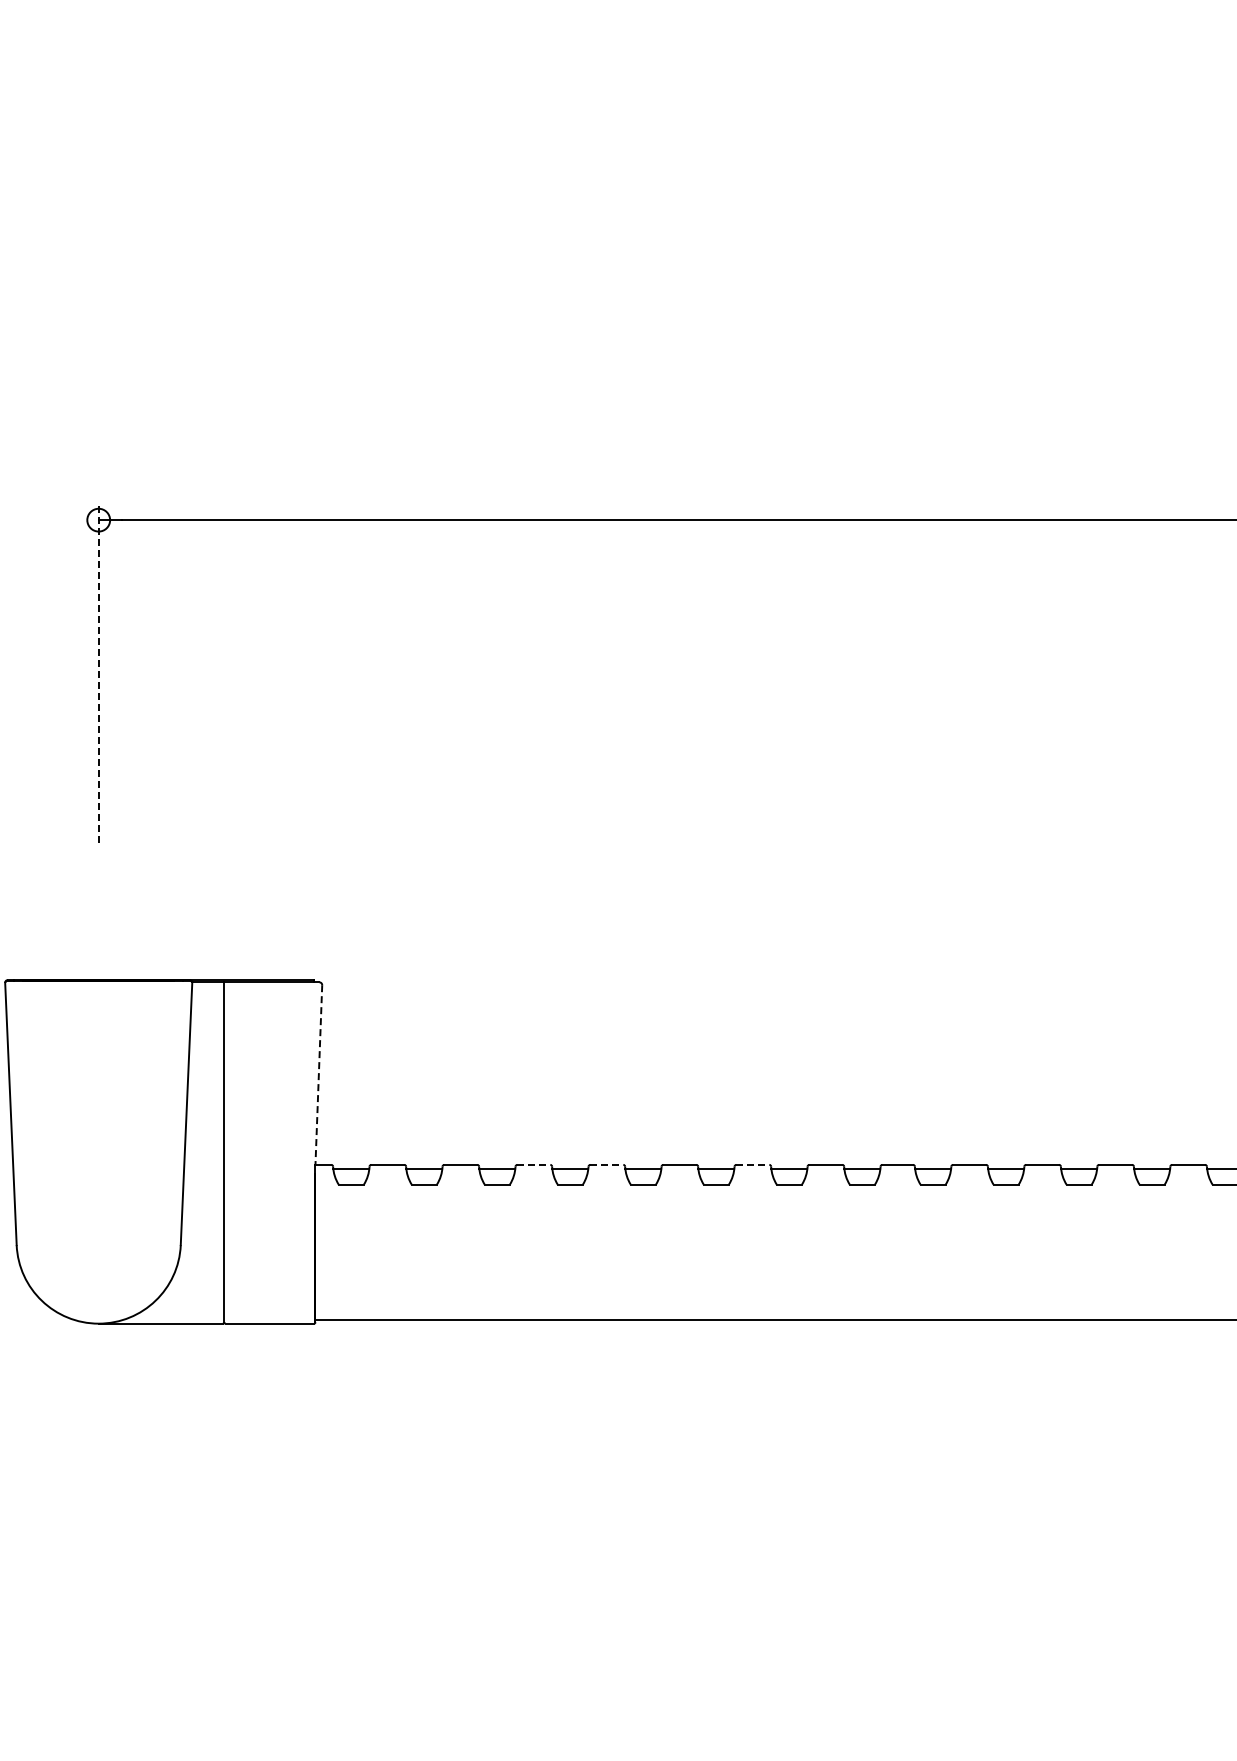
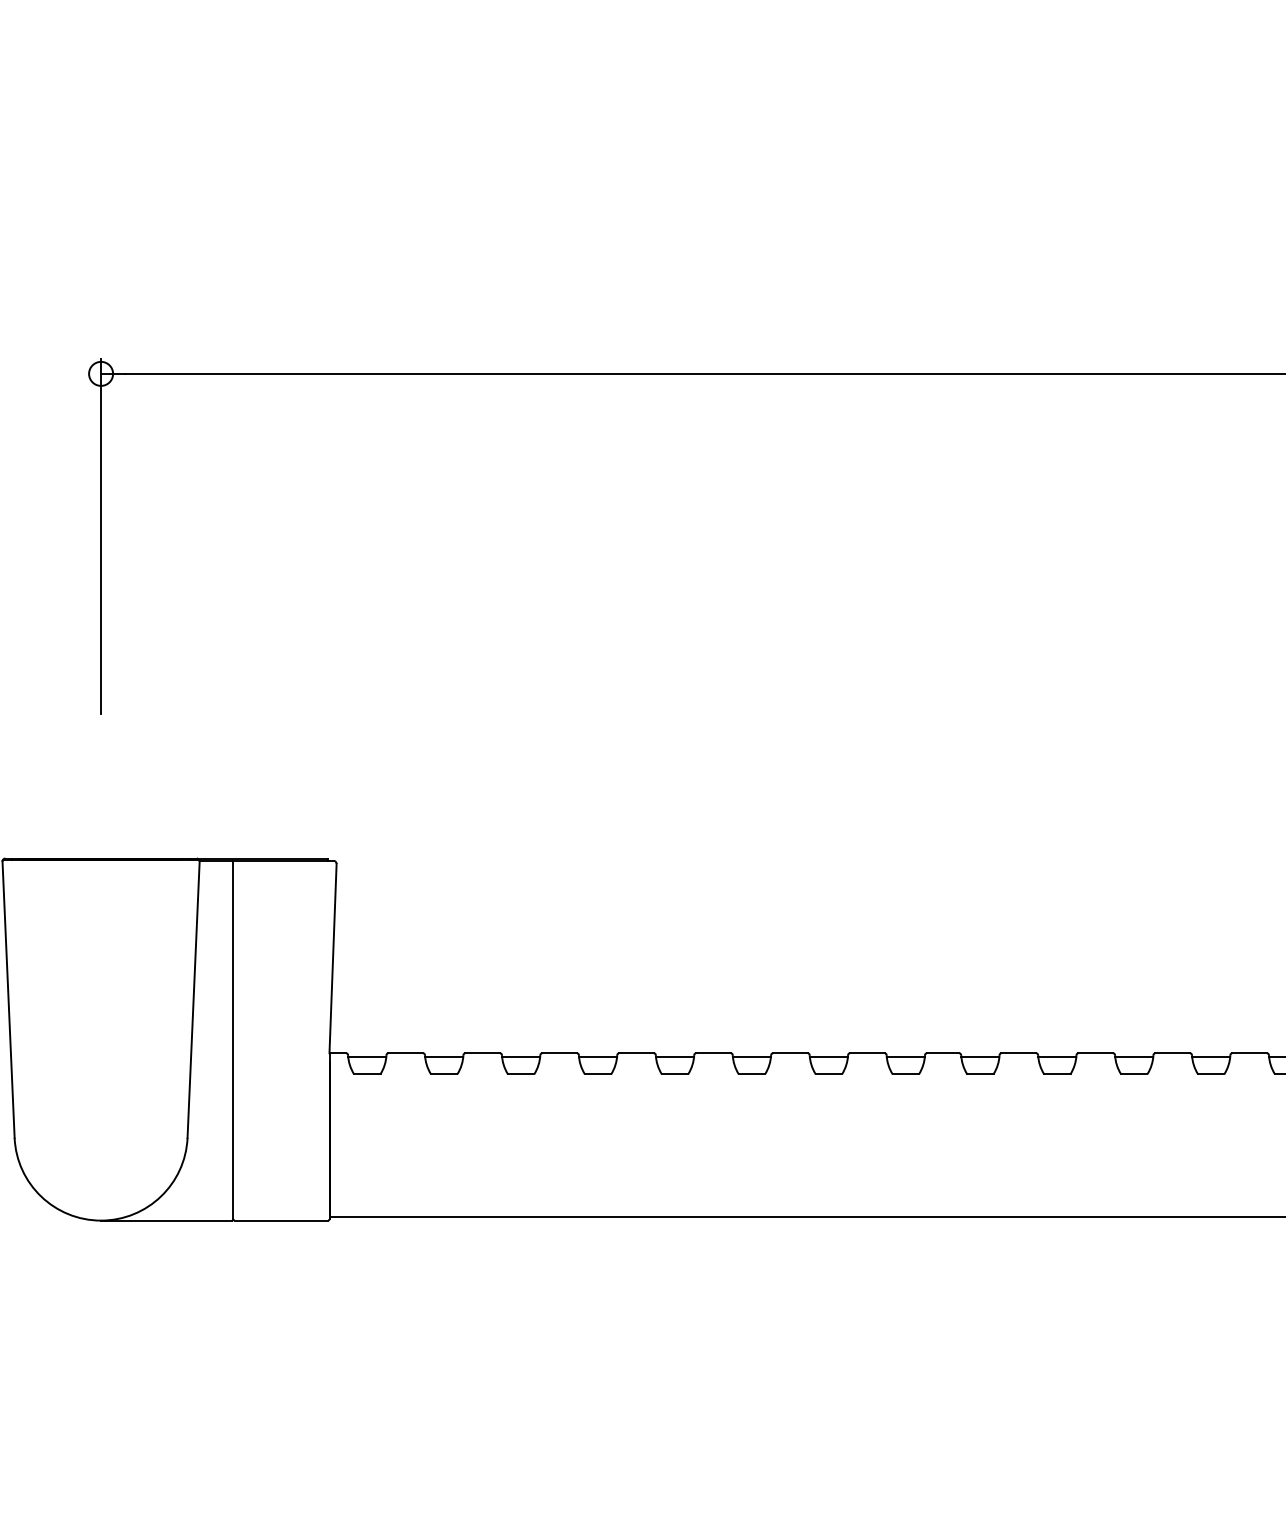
line: (98, 674) -> (100, 536), dashed -> solid
line: (318, 1075) -> (332, 959), dashed -> solid
line: (534, 1164) -> (560, 1052), dashed -> solid
line: (607, 1164) -> (637, 1052), dashed -> solid
line: (753, 1164) -> (791, 1052), dashed -> solid

